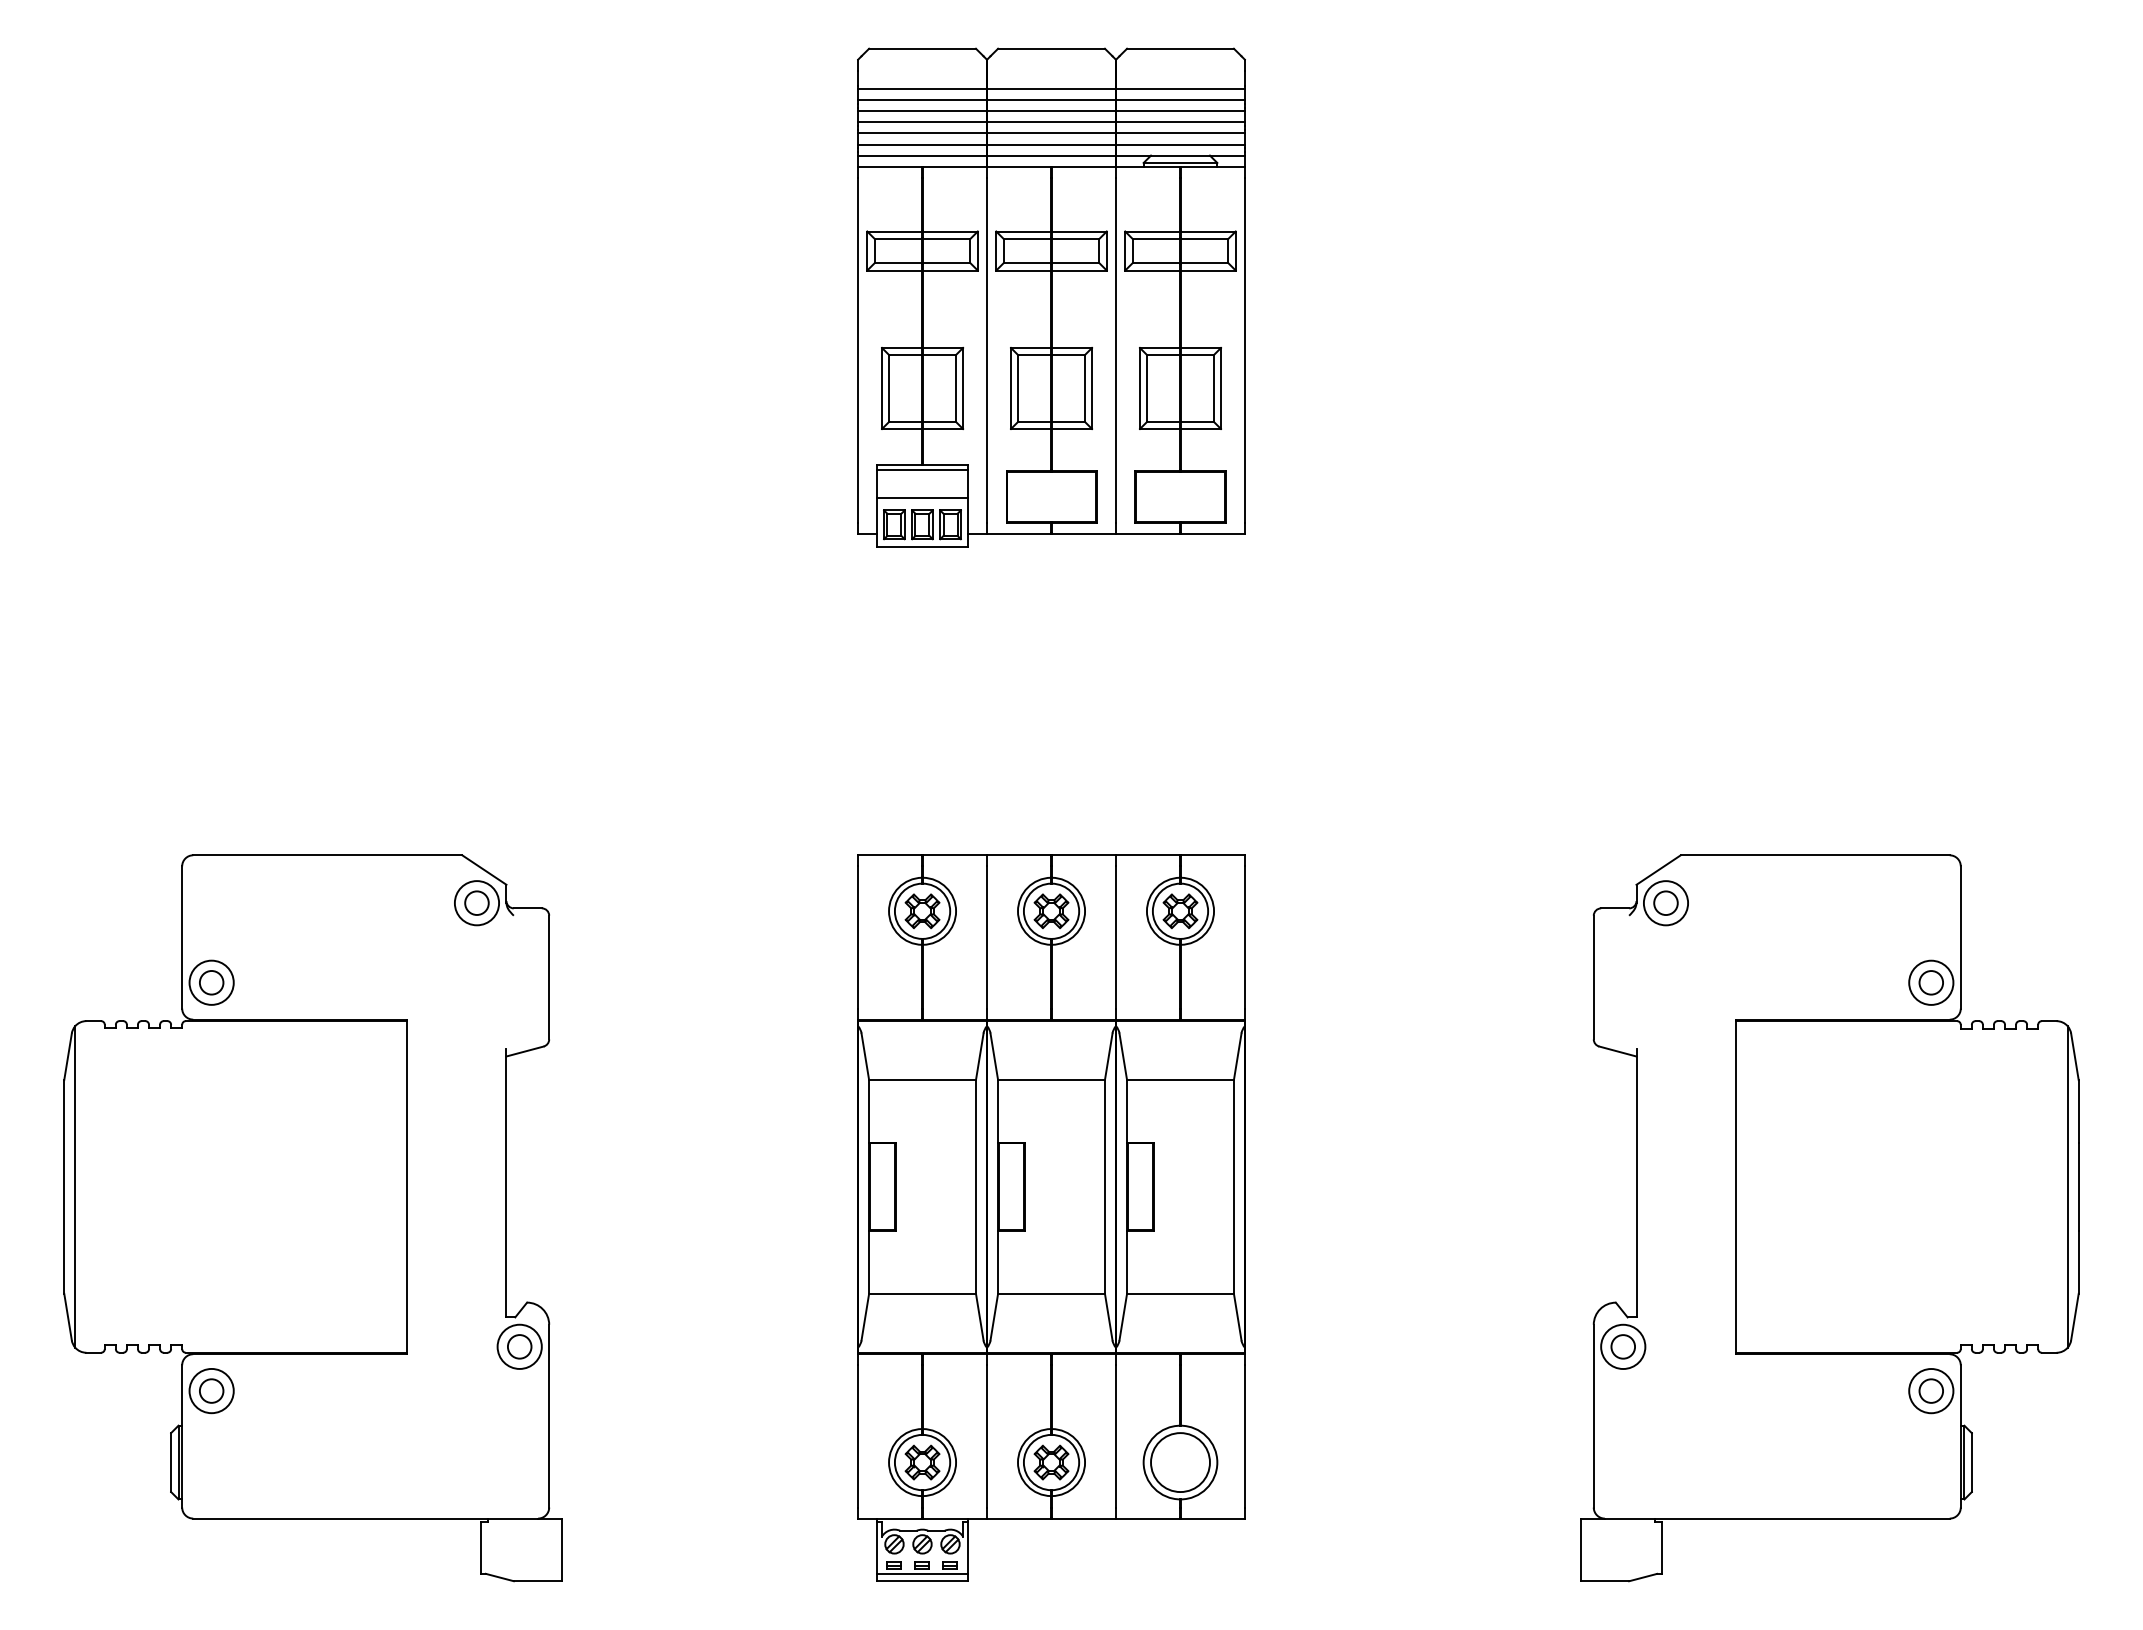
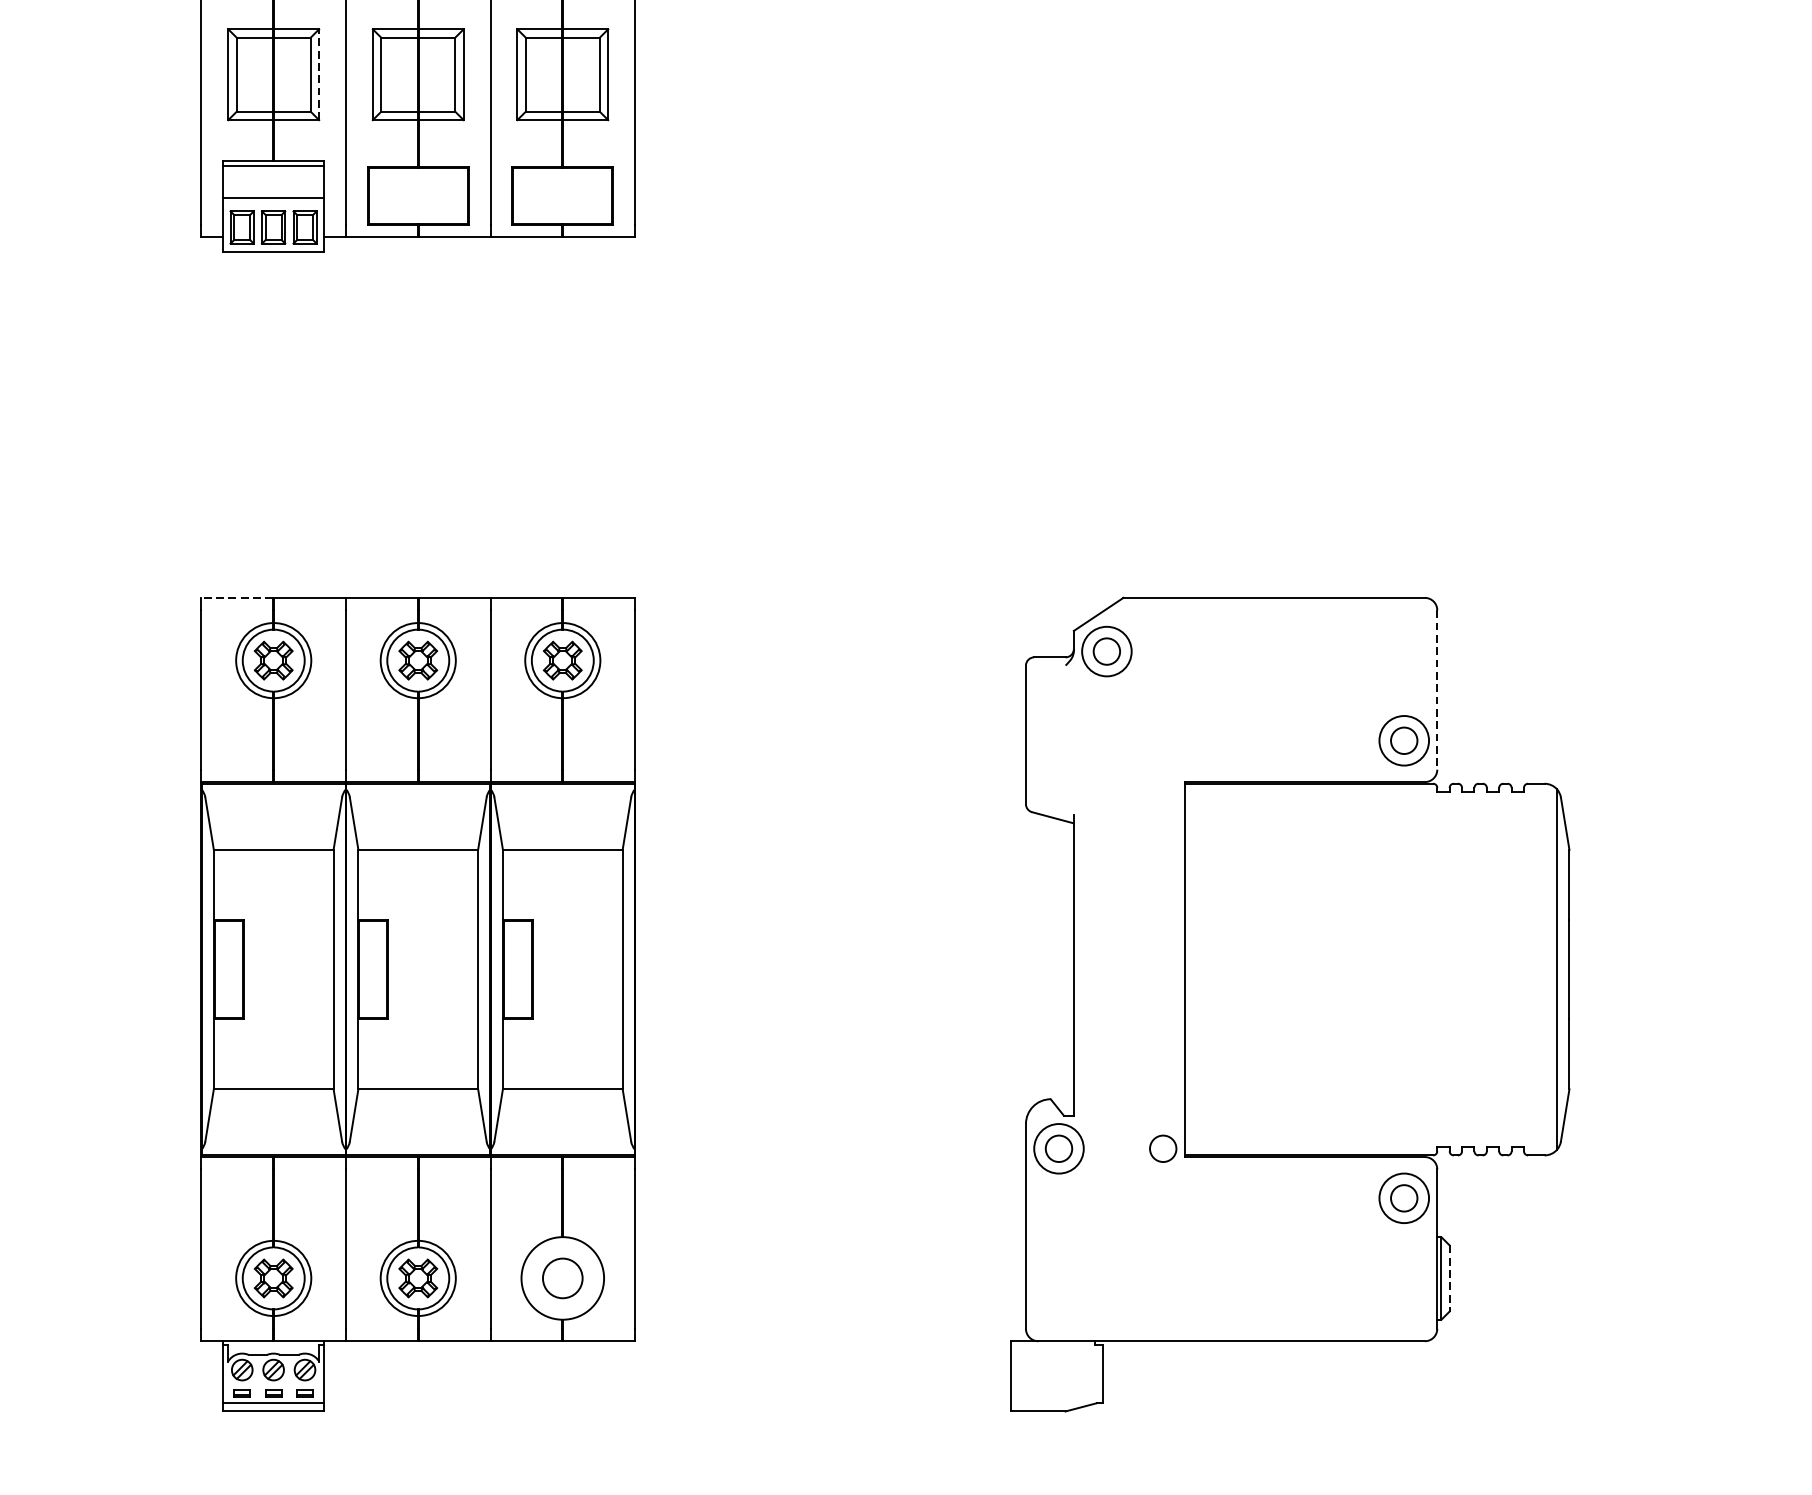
line: (963, 388) -> (319, 74), solid -> dashed
line: (889, 855) -> (236, 598), solid -> dashed
line: (1960, 938) -> (1436, 691), solid -> dashed
circle: (1715, 1346) -> (1162, 1148), added
circle: (1180, 1462) -> (562, 1278), size x0.6
line: (1971, 1463) -> (1449, 1279), solid -> dashed

